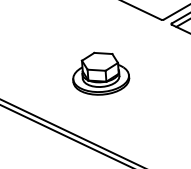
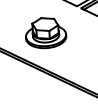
part: (101, 74) -> (46, 33), size x1.43

